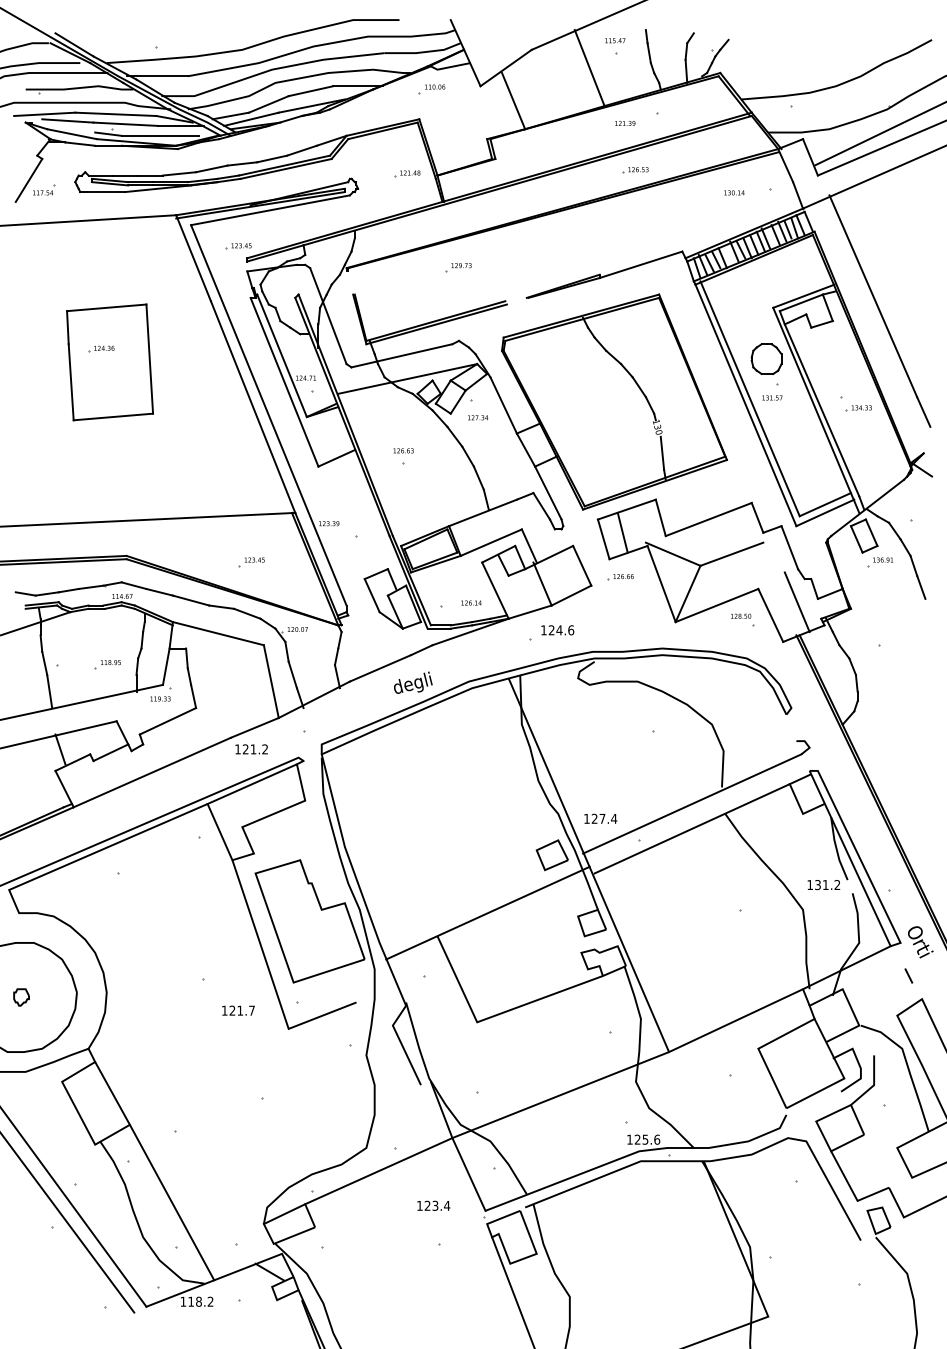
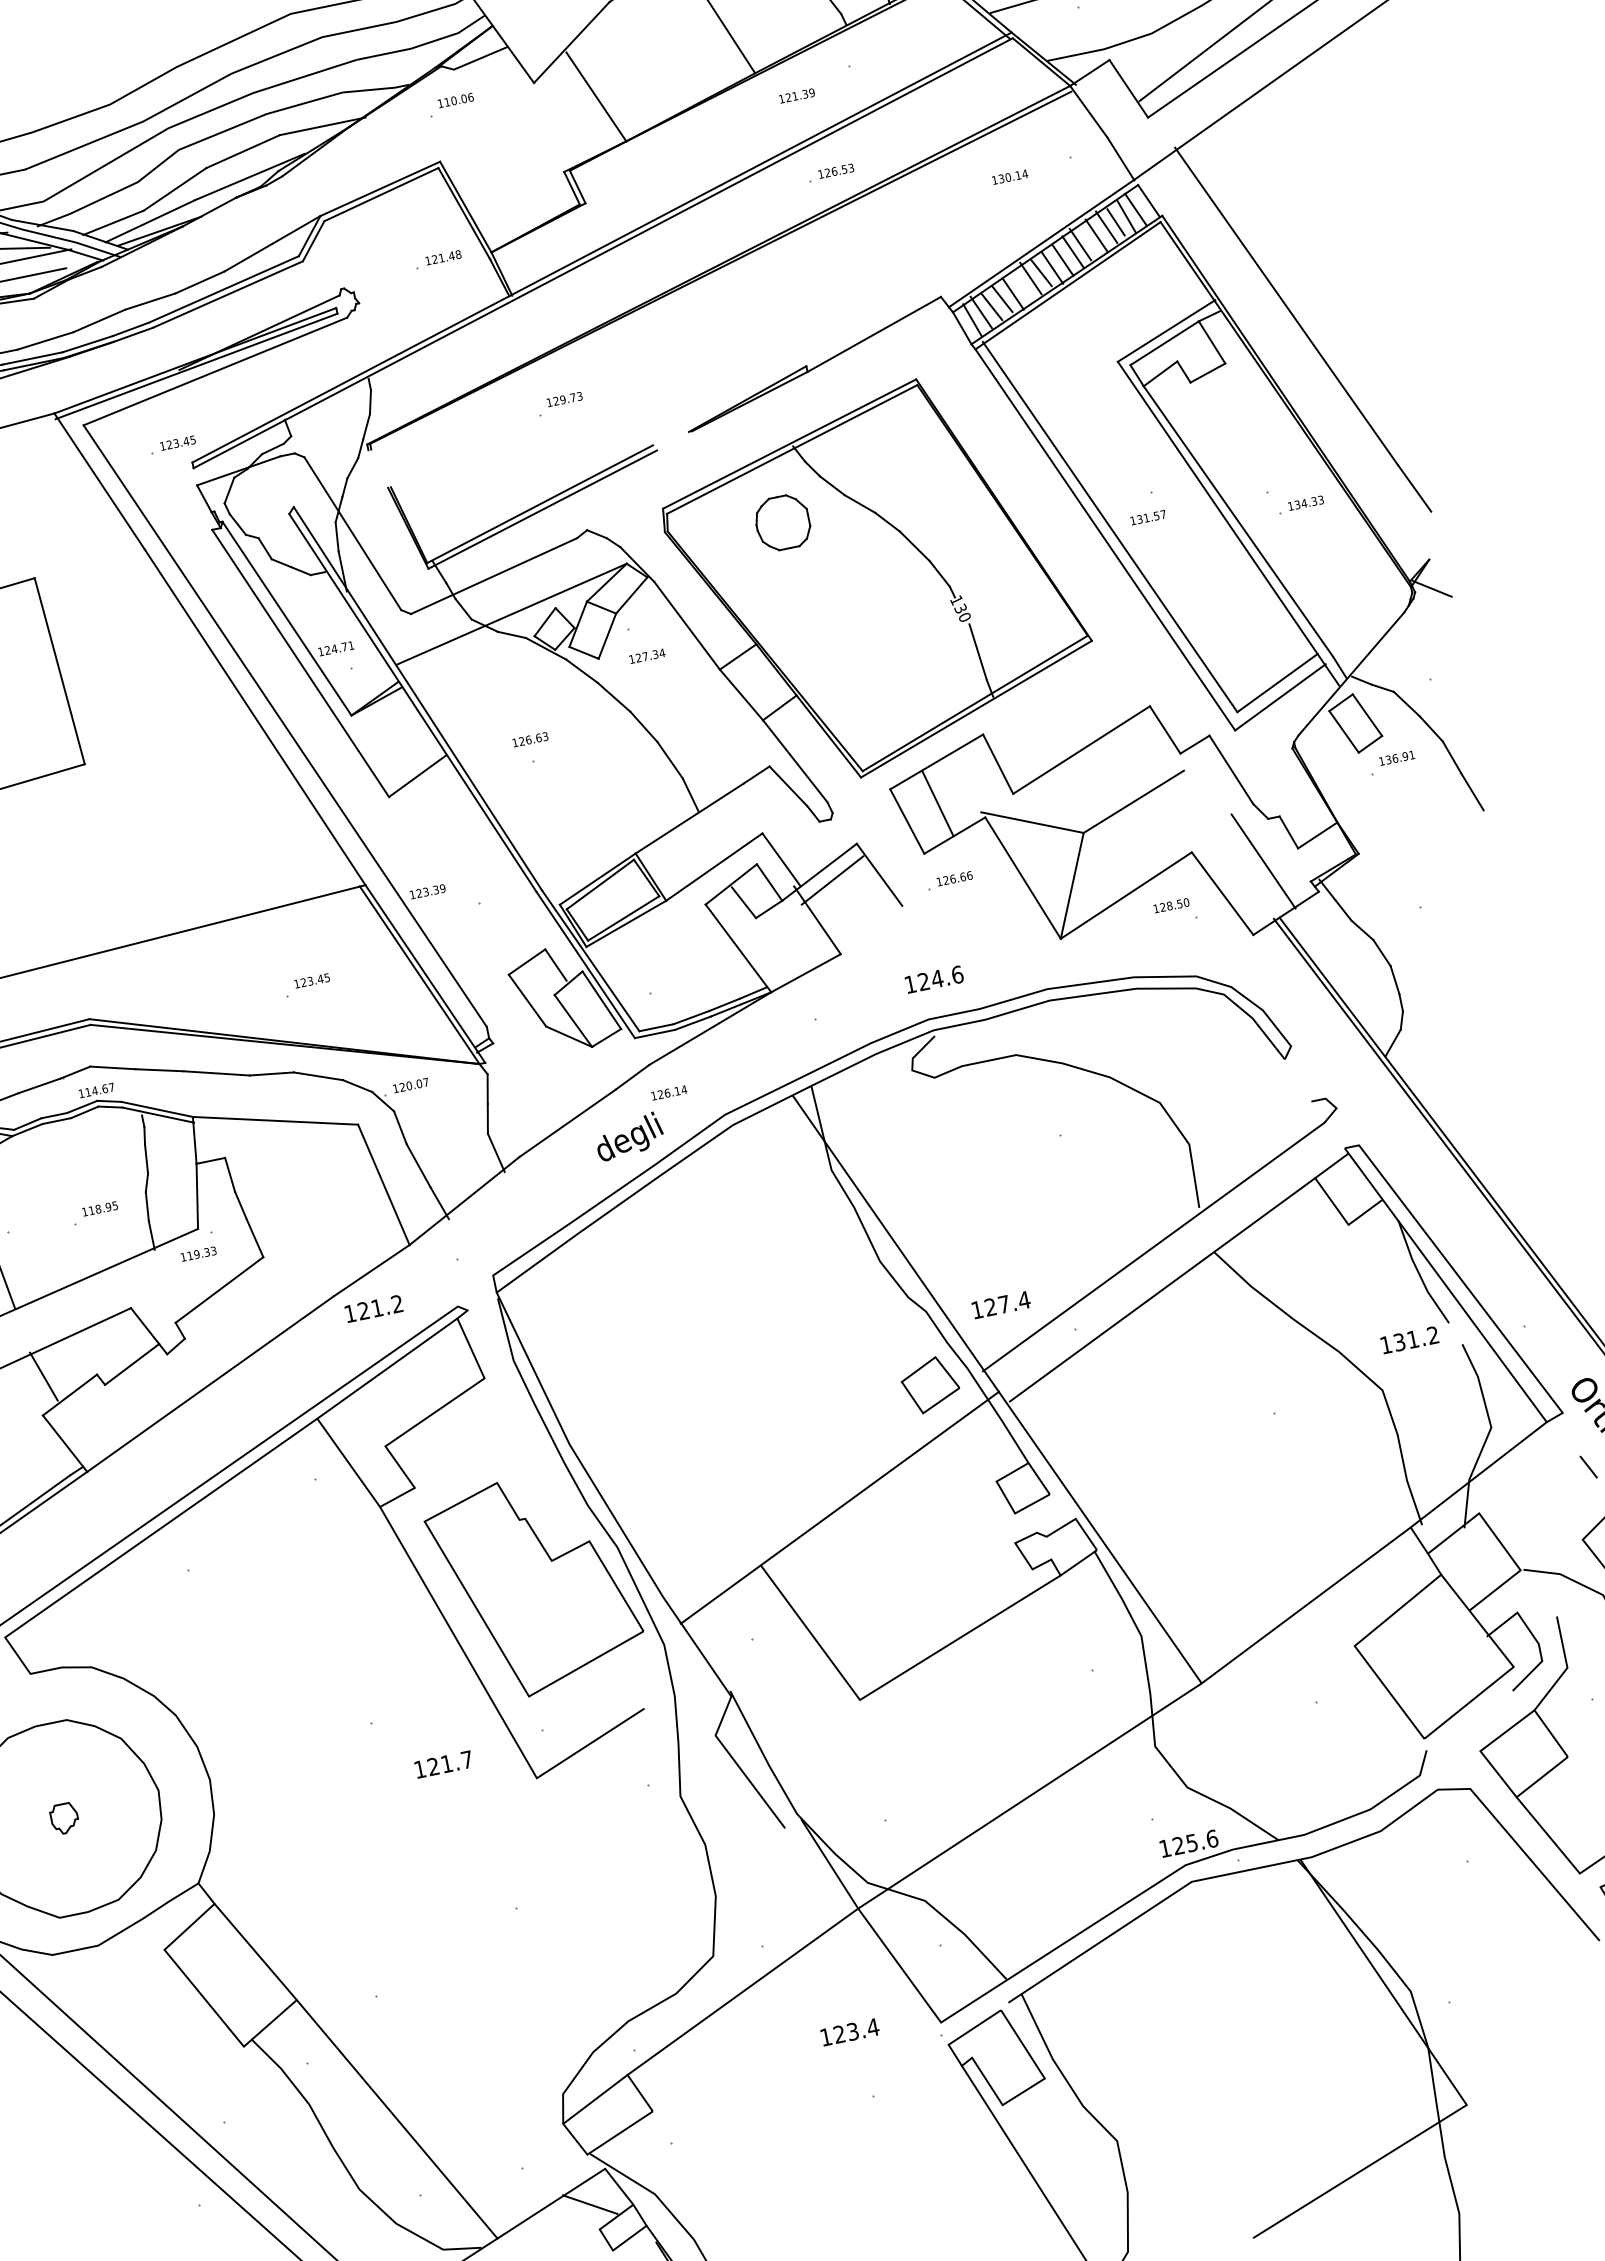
part: (766, 358) -> (782, 521), moved
line: (571, 595) -> (832, 880), moved
text: (471, 602) -> (669, 1091), moved
text: (557, 630) -> (933, 979), moved

